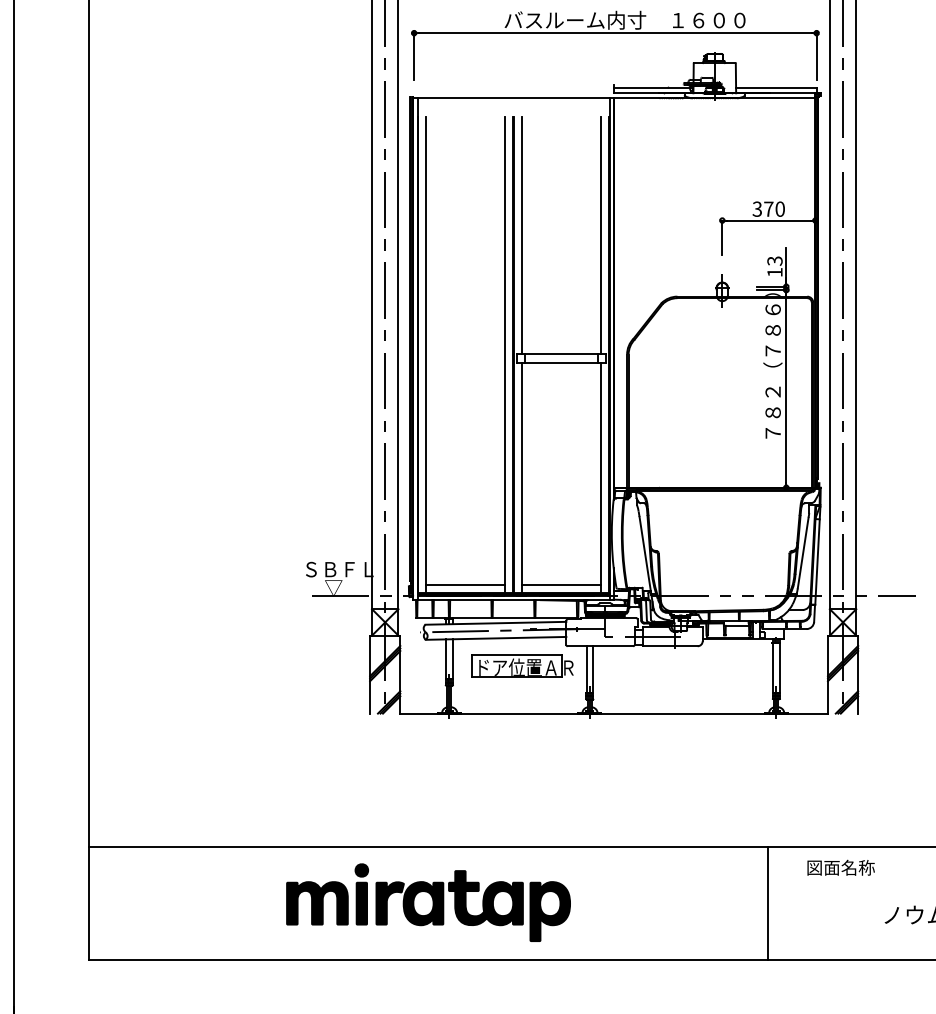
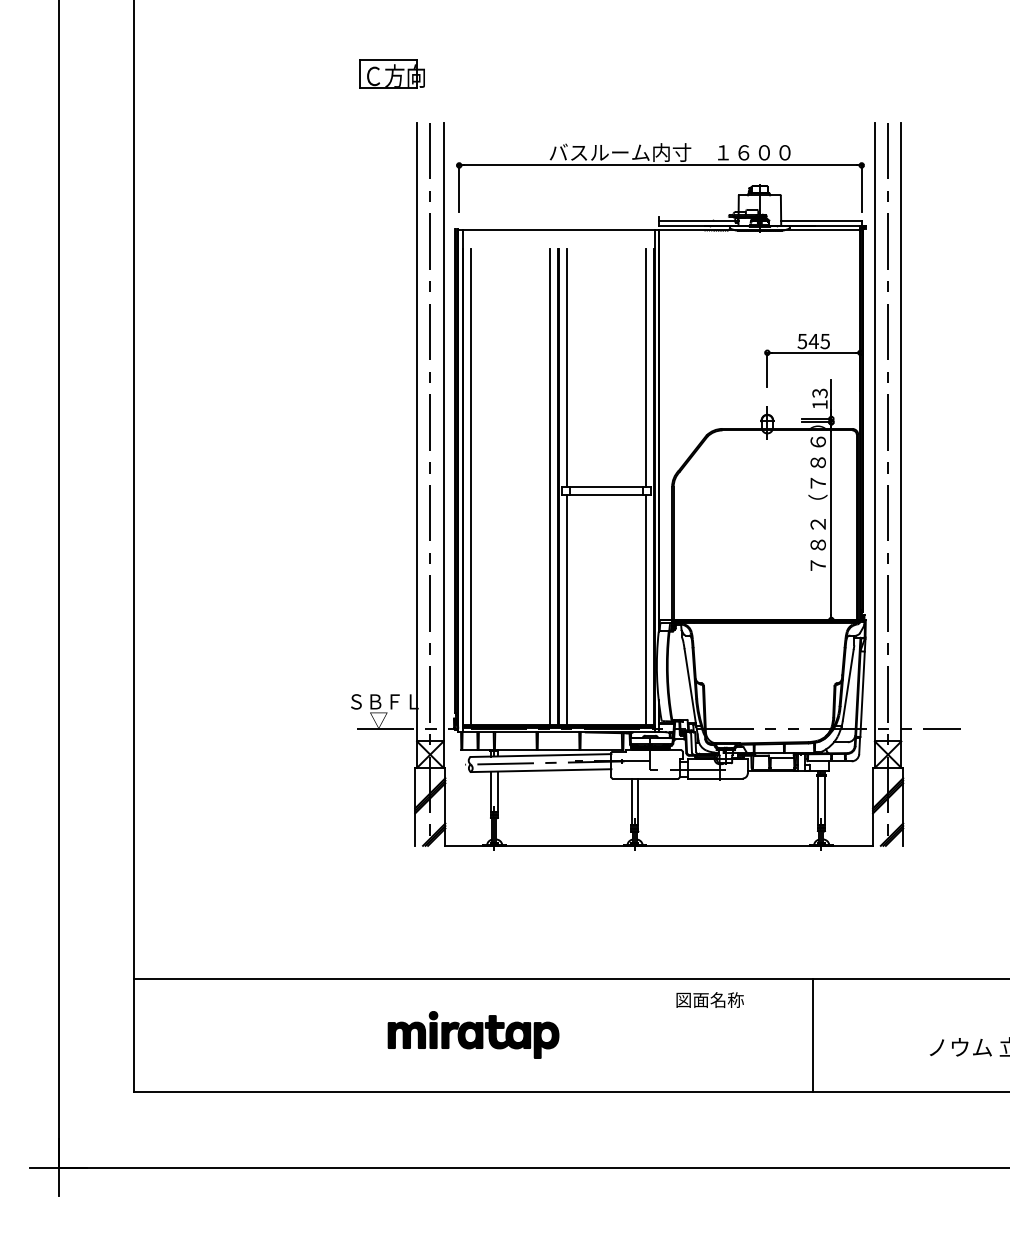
text: (768, 209) -> (813, 341), 370 -> 545
line: (465, 585) -> (510, 717), removed
line: (561, 585) -> (606, 717), removed
part: (522, 666) -> (567, 798), removed
text: (840, 867) -> (709, 999), moved
part: (428, 902) -> (473, 1034), size x0.6

